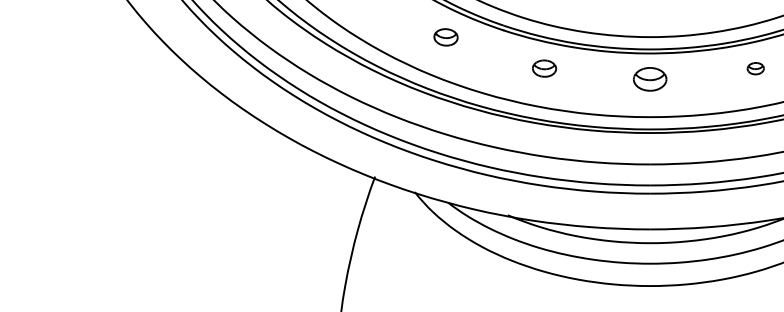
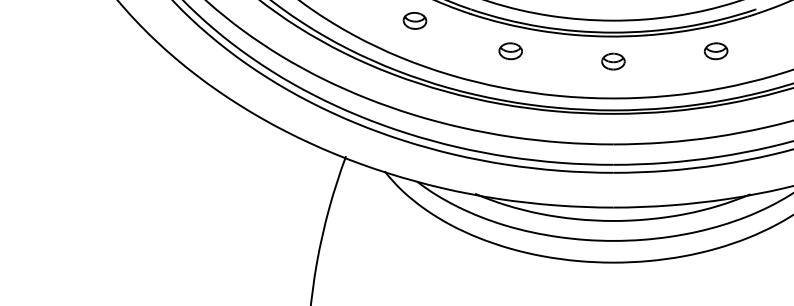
part: (755, 68) -> (715, 51), size x1.43
part: (650, 79) -> (613, 61), size x0.71

